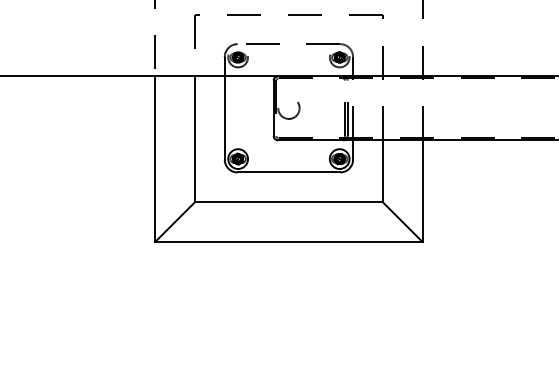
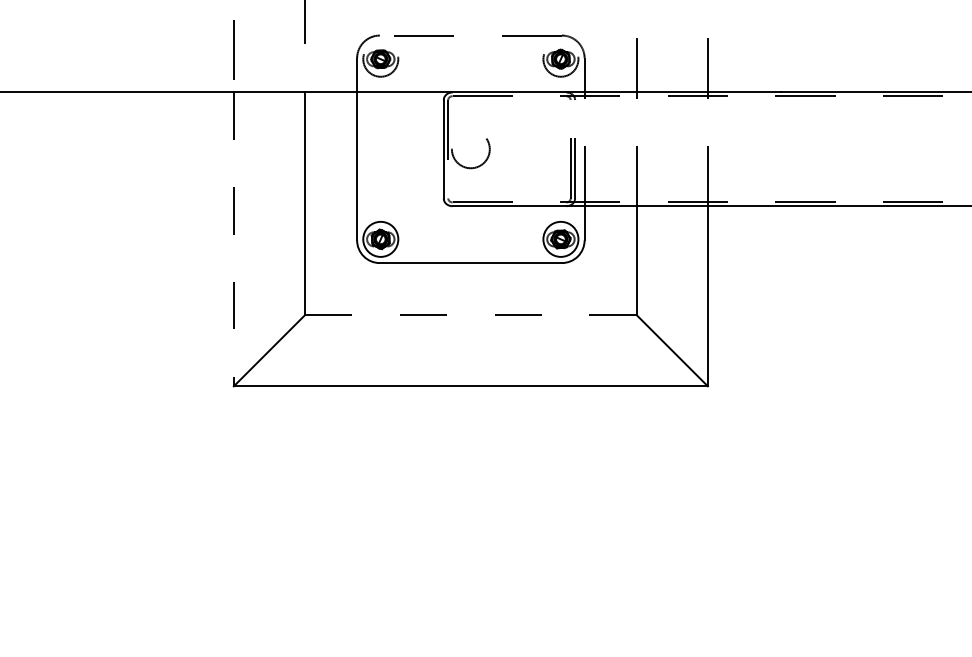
line: (155, 159) -> (234, 240), solid -> dashed
line: (288, 201) -> (470, 314), solid -> dashed

